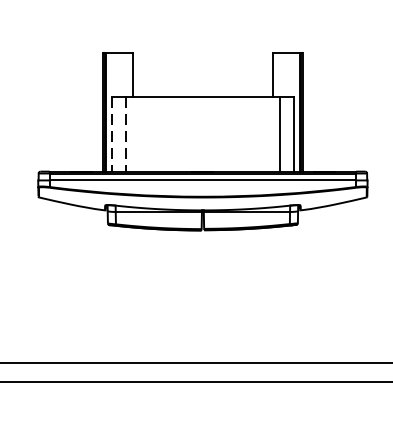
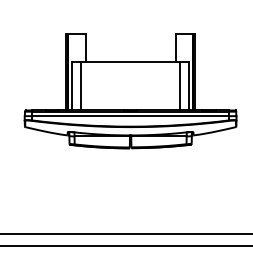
line: (112, 134) -> (72, 86), dashed -> solid
line: (126, 134) -> (81, 86), dashed -> solid

